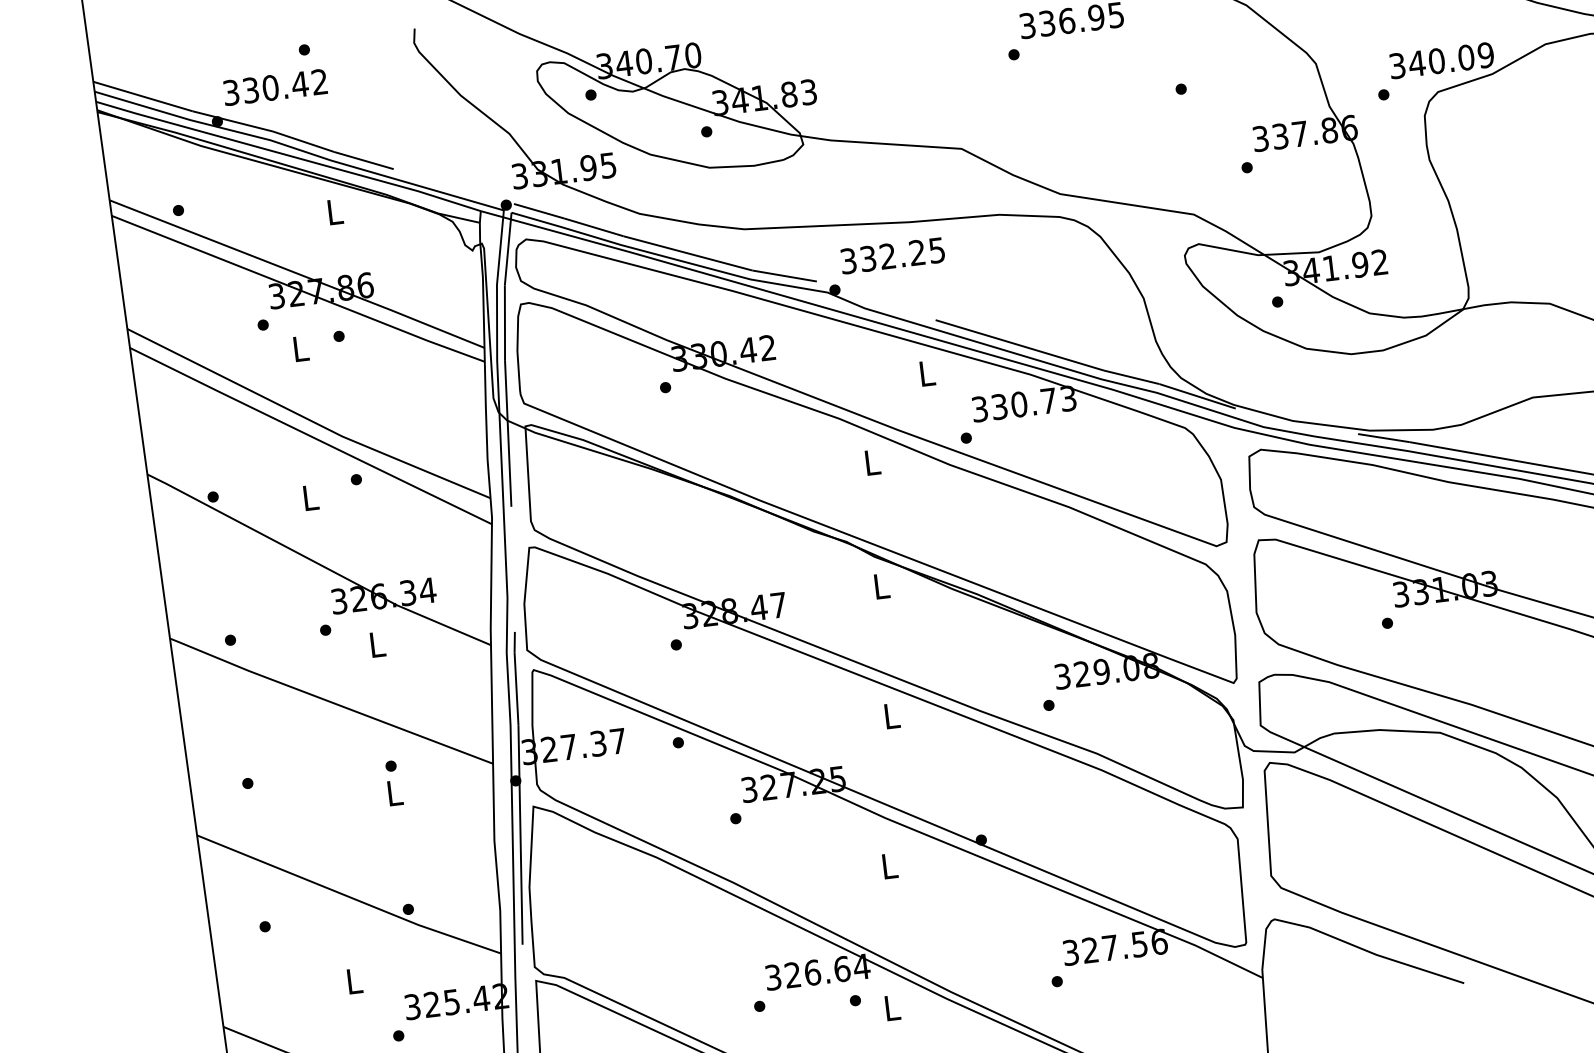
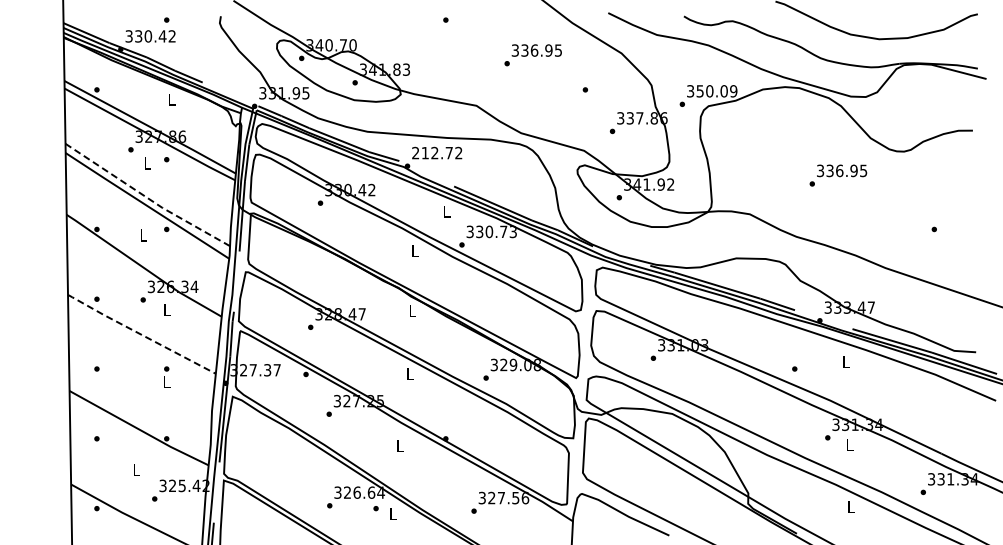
text: (1417, 63) -> (700, 91), 340.09 -> 350.09
text: (893, 254) -> (437, 152), 332.25 -> 212.72
line: (306, 419) -> (146, 197), solid -> dashed
line: (330, 701) -> (141, 334), solid -> dashed

